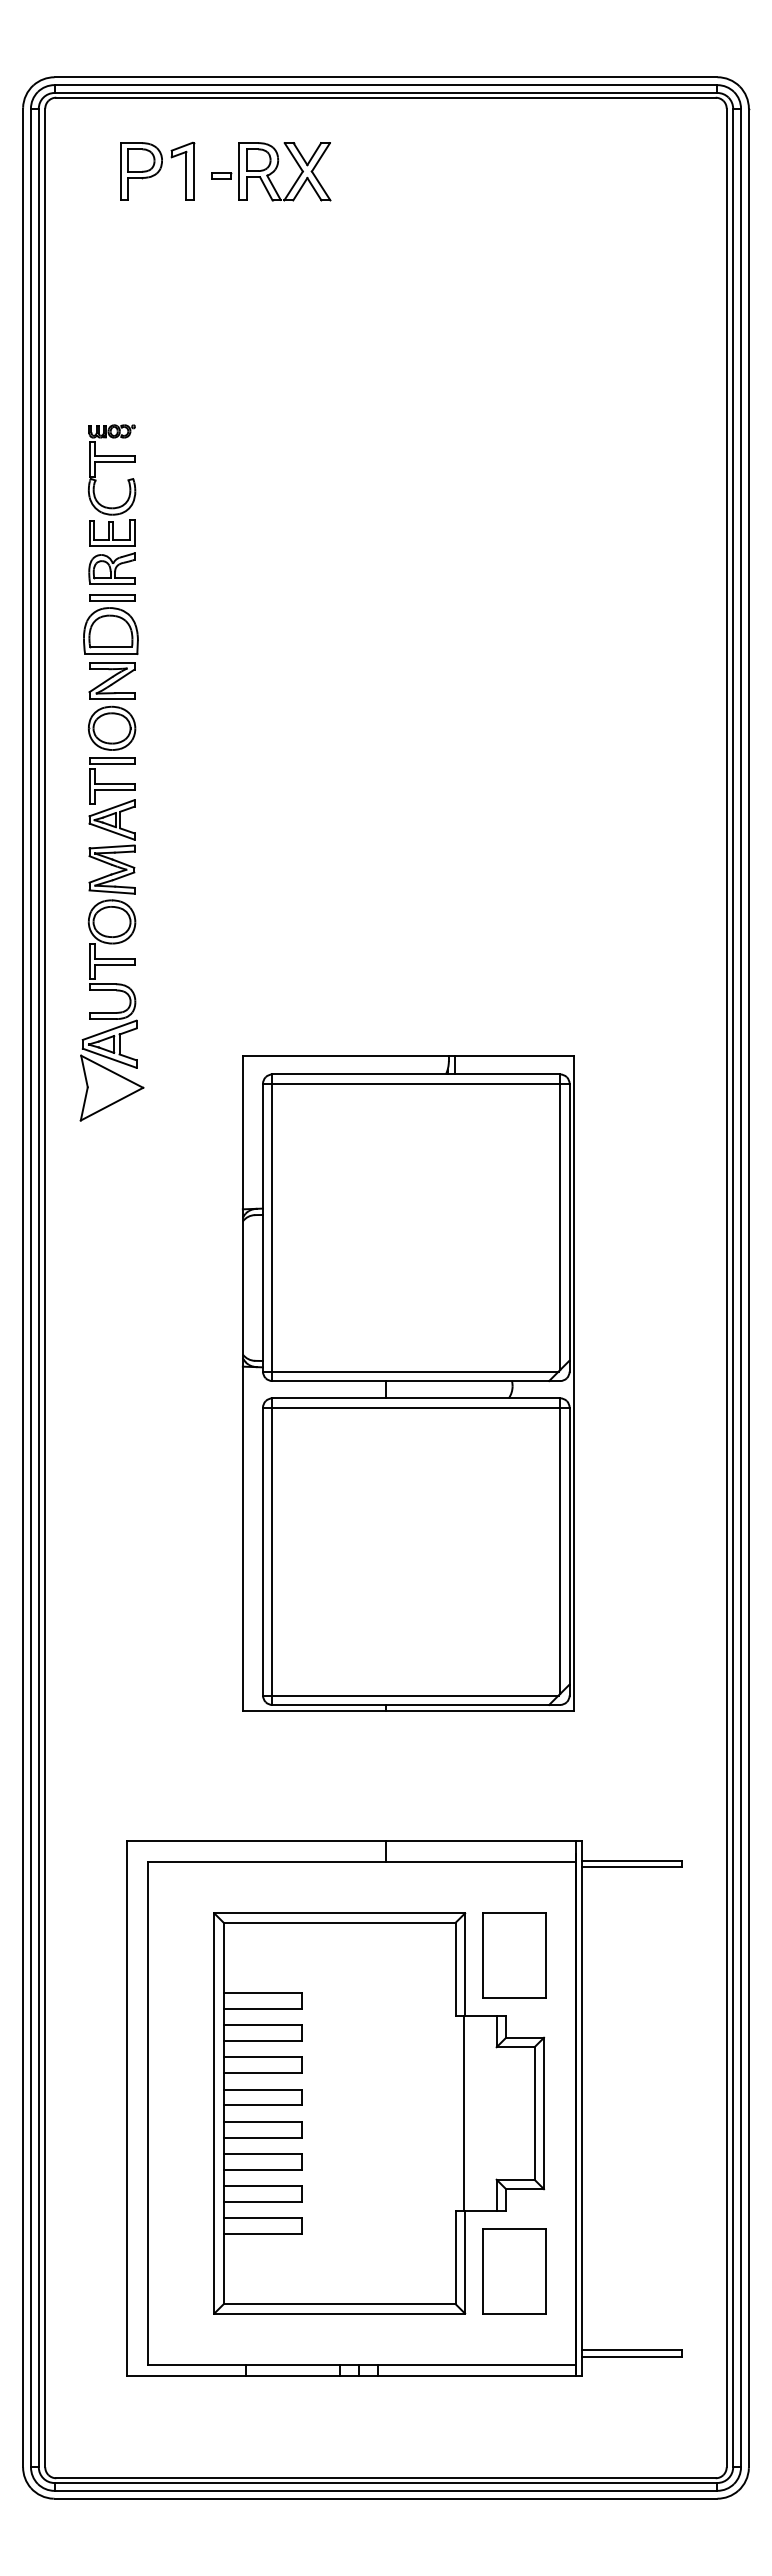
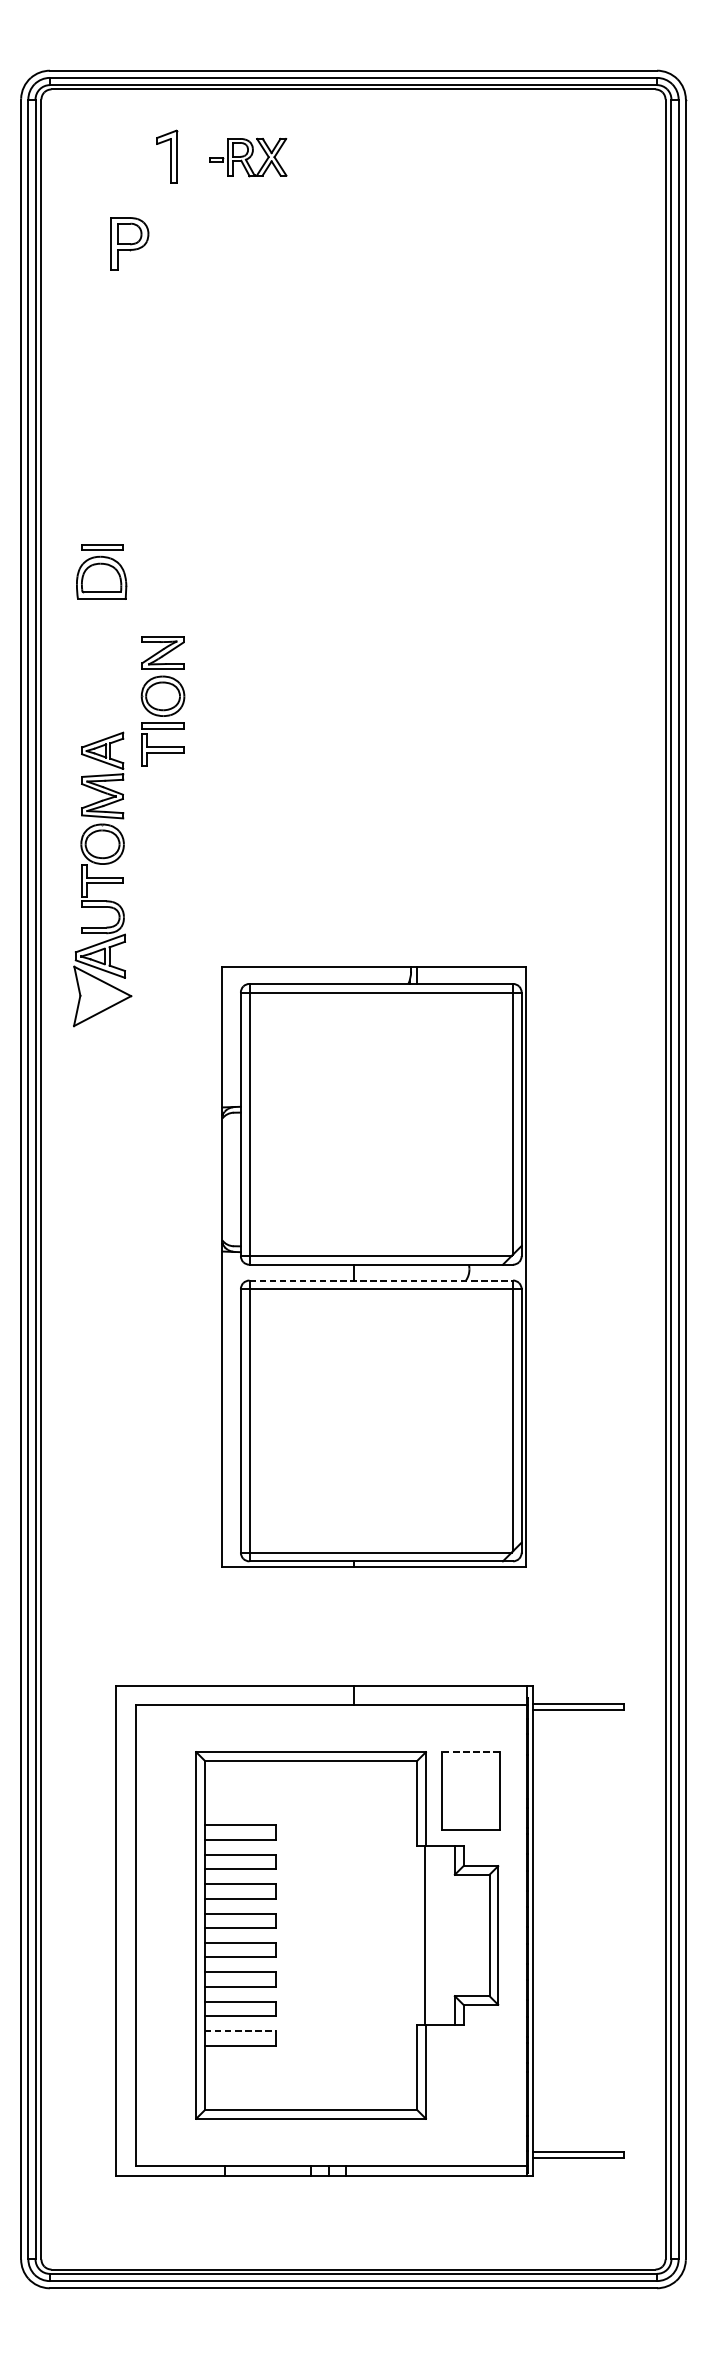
part: (141, 171) -> (129, 244), moved
part: (271, 171) -> (248, 157), size x0.7
part: (111, 504) -> (102, 461), removed
part: (111, 733) -> (162, 700), moved
line: (416, 1398) -> (381, 1280), solid -> dashed
line: (513, 1913) -> (470, 1752), solid -> dashed
line: (262, 2218) -> (240, 2031), solid -> dashed
part: (514, 2271) -> (471, 2080), removed

